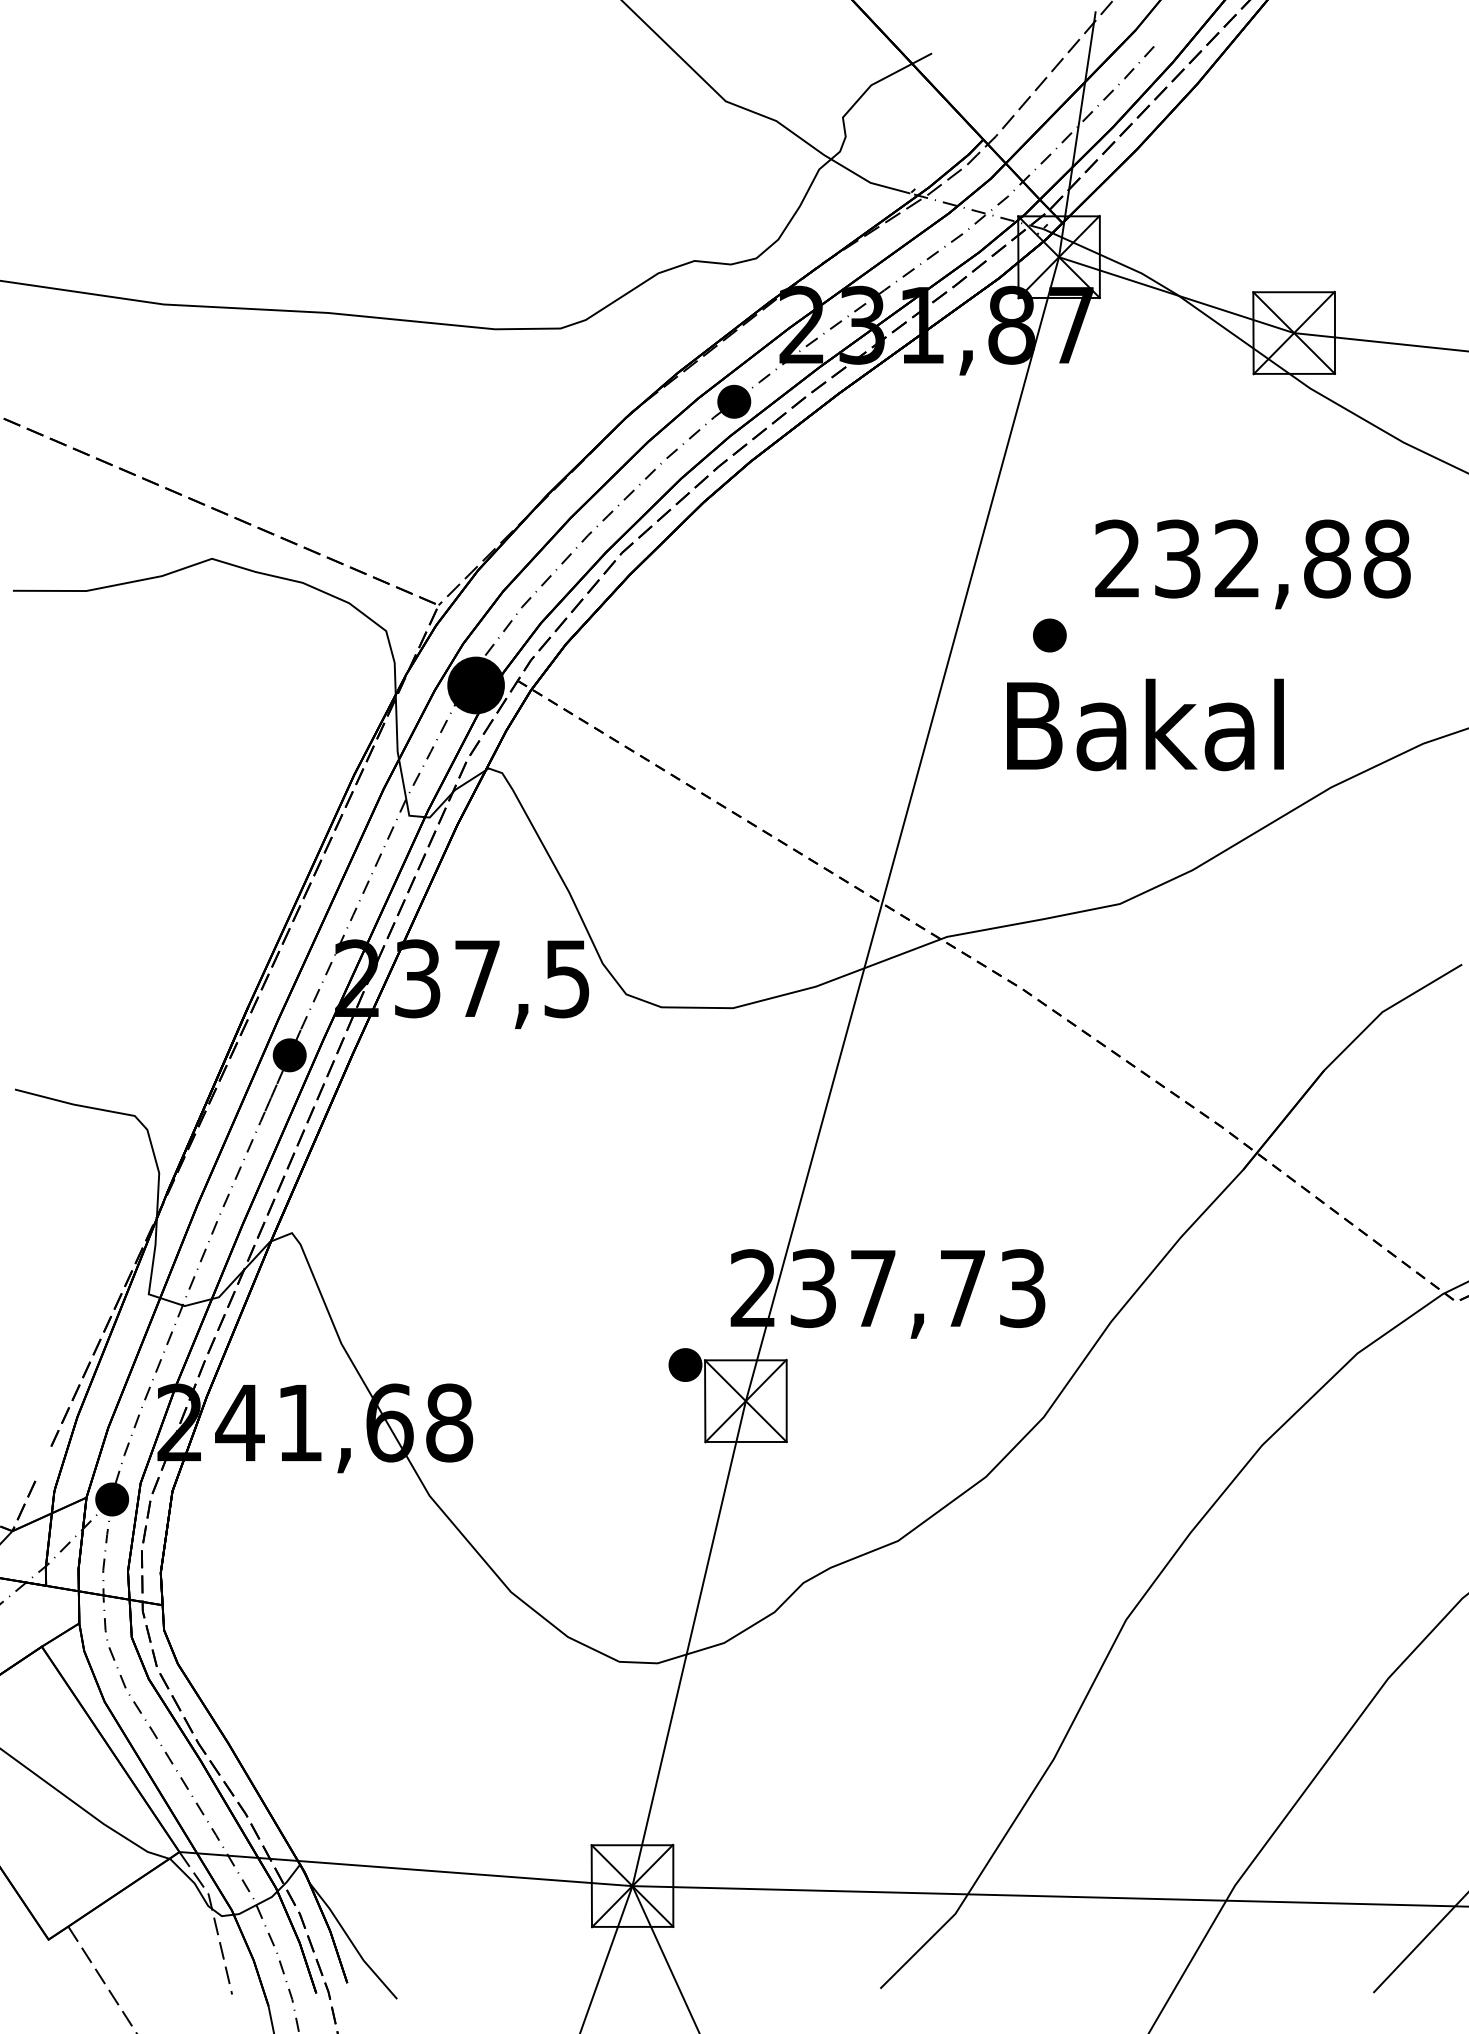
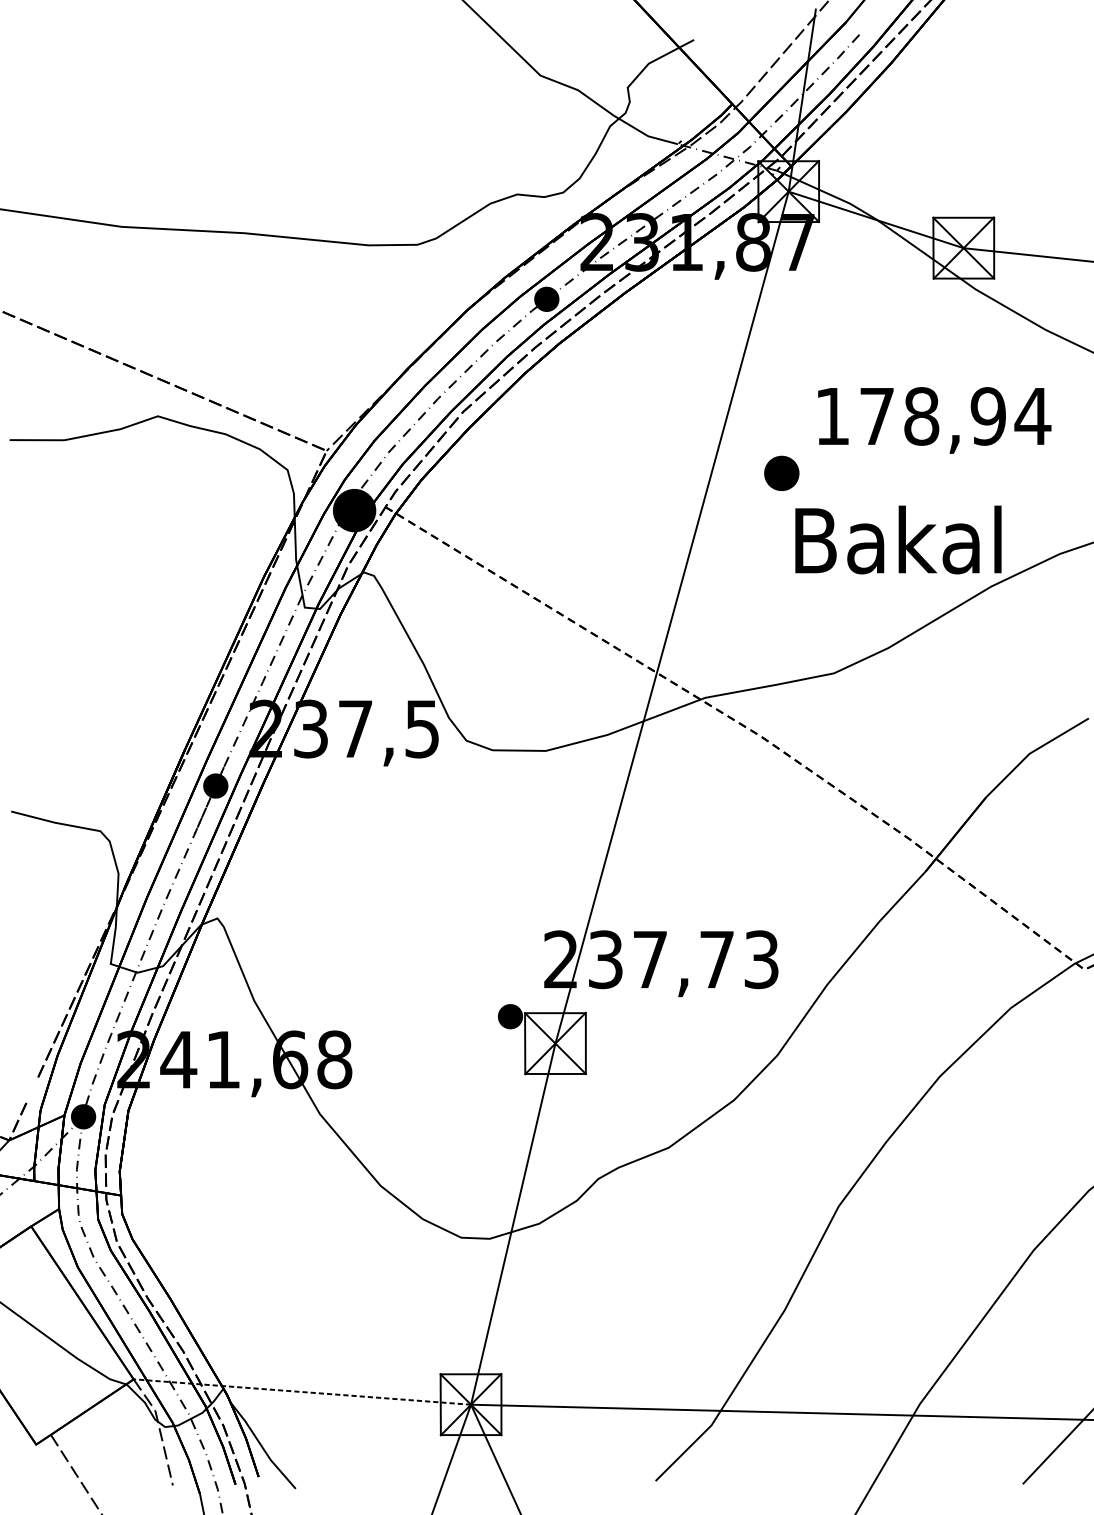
text: (1253, 558) -> (933, 416), 232,88 -> 178,94
part: (1049, 635) -> (781, 473), size x1.4
text: (1145, 724) -> (898, 539), moved
line: (405, 1869) -> (301, 1392), solid -> dashed

